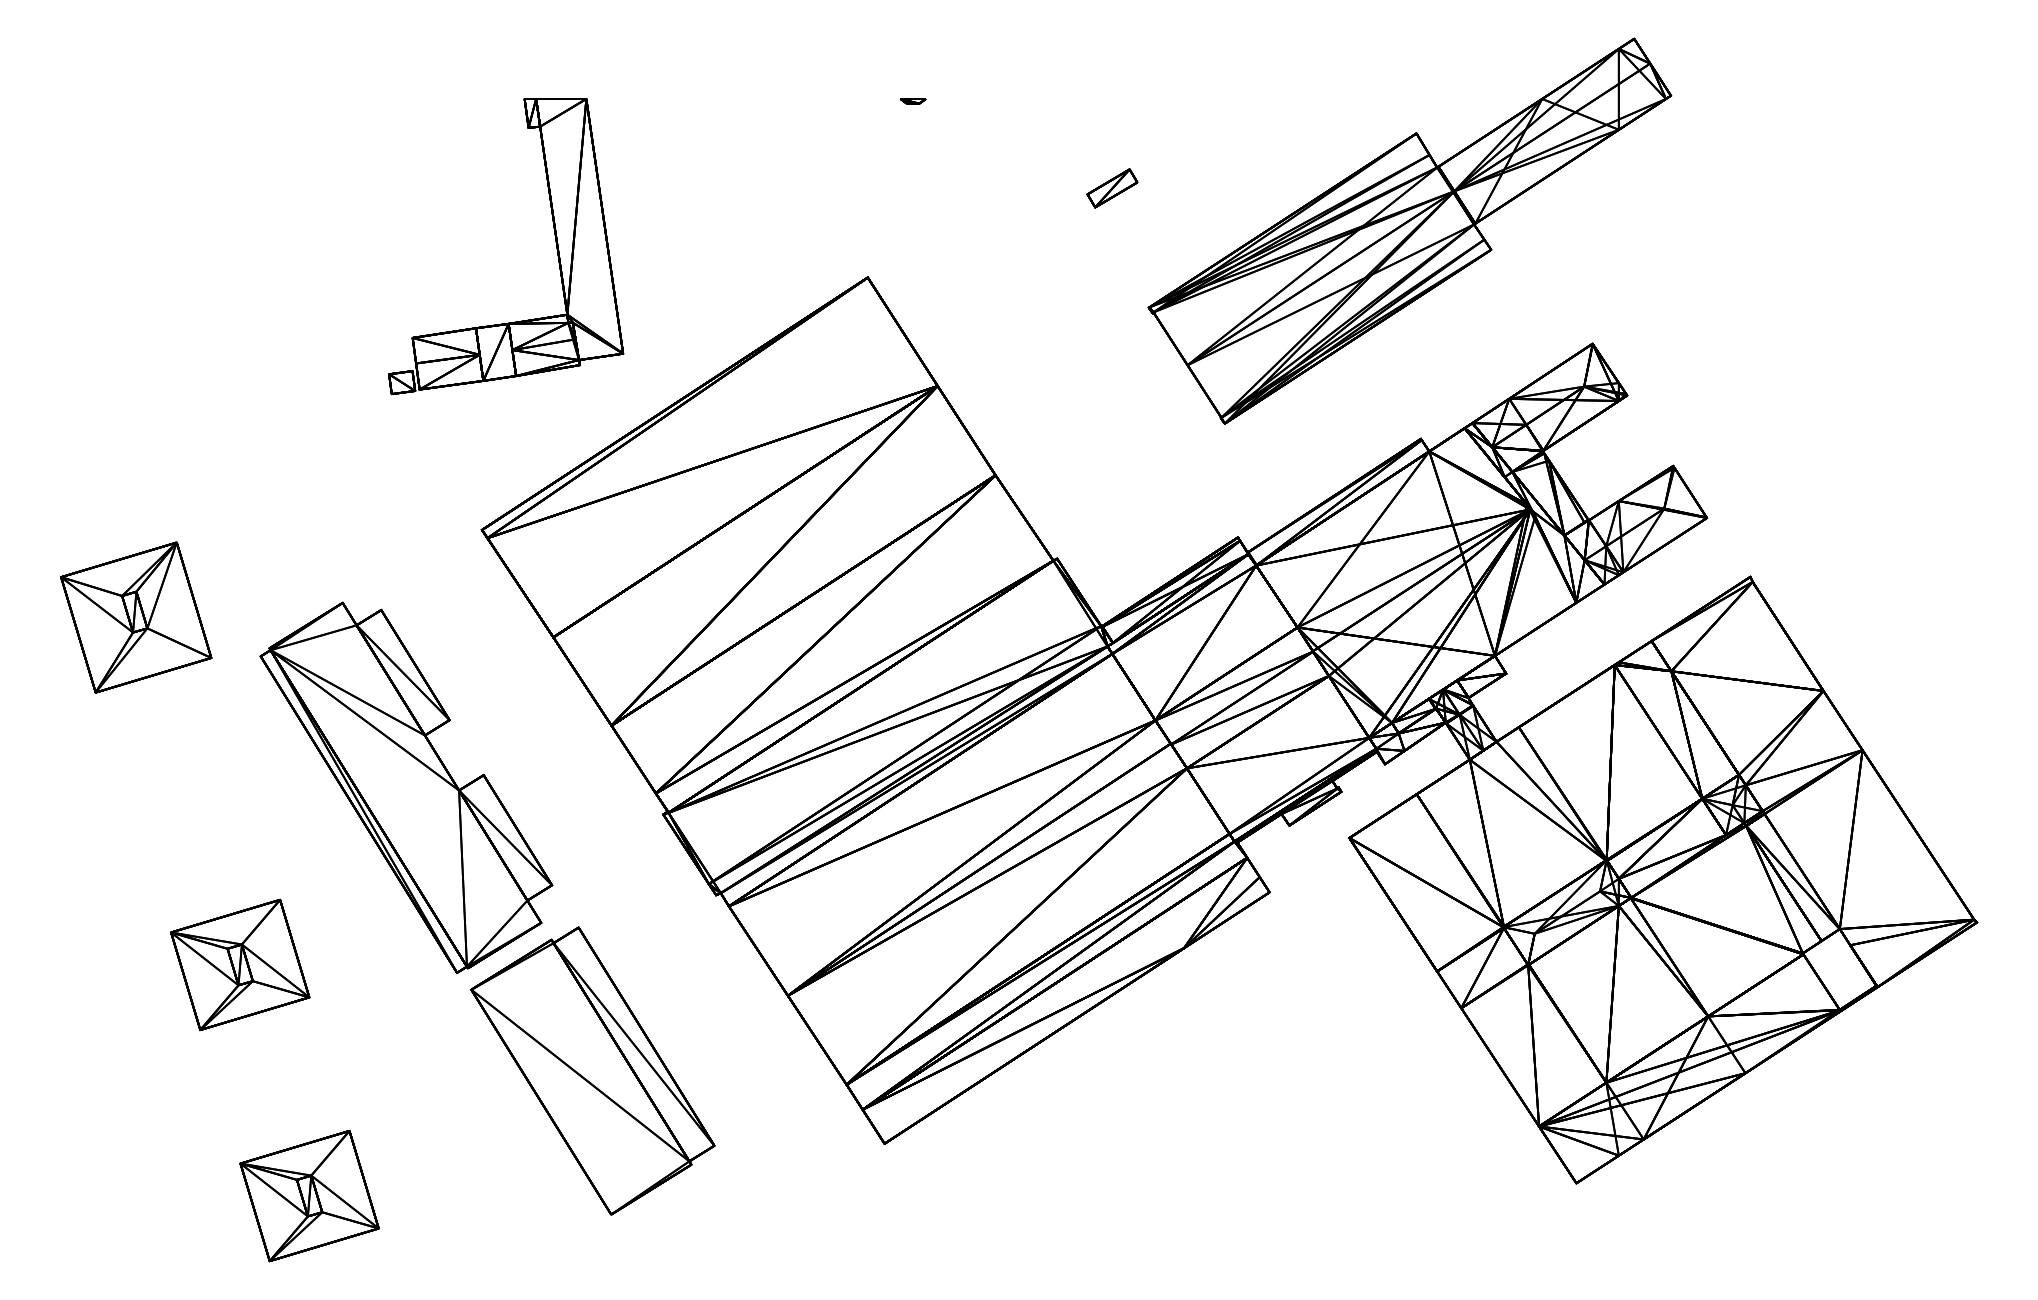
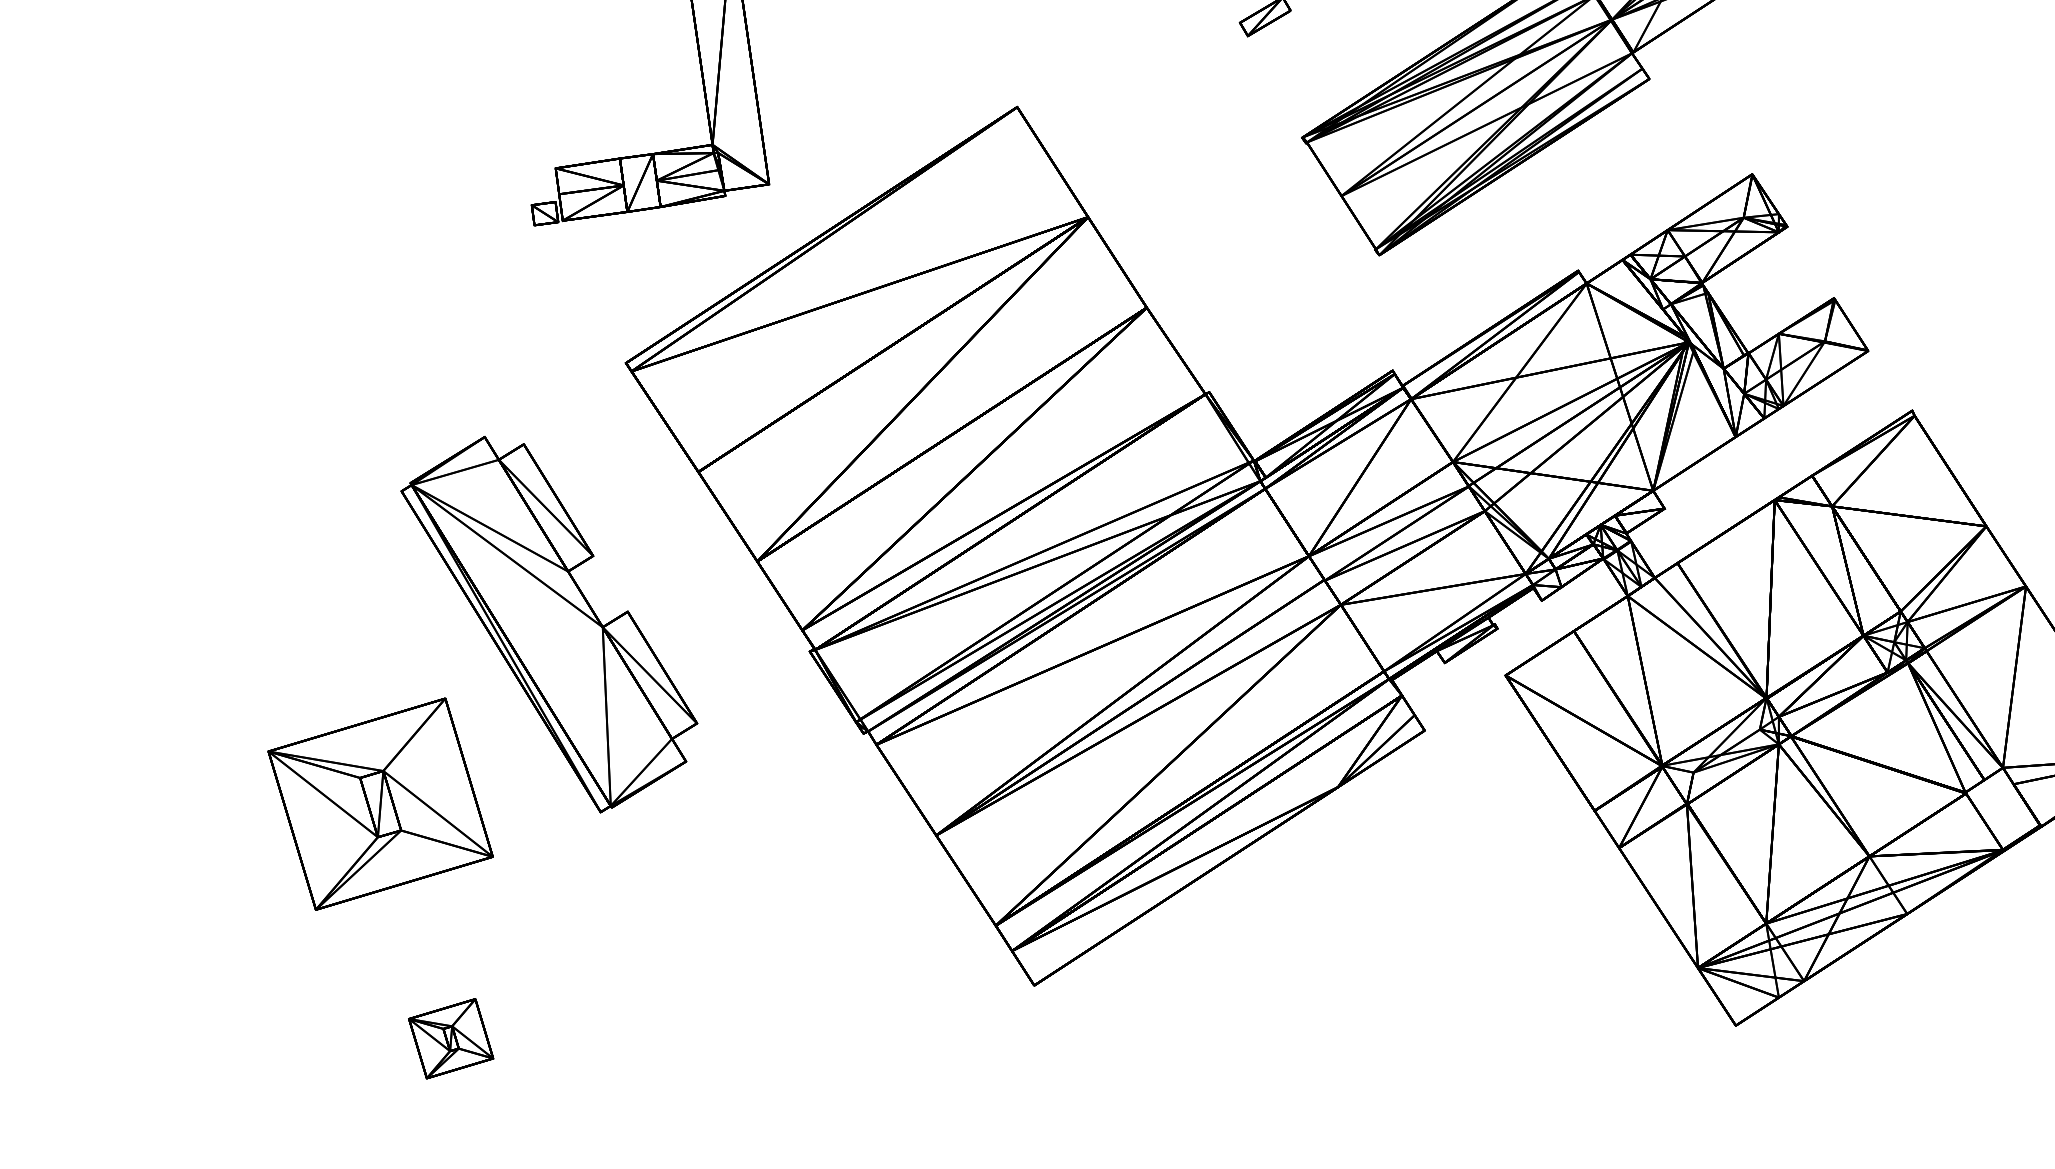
part: (136, 617) -> (275, 451), removed
part: (240, 964) -> (381, 803), size x1.6
part: (592, 1070) -> (738, 911), removed
part: (309, 1196) -> (451, 1039), size x0.6

